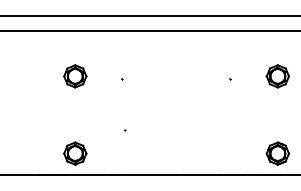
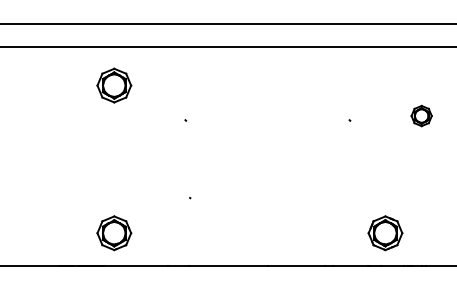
part: (75, 76) -> (114, 85), moved
part: (277, 76) -> (421, 116), size x0.6
part: (277, 153) -> (384, 233), moved

